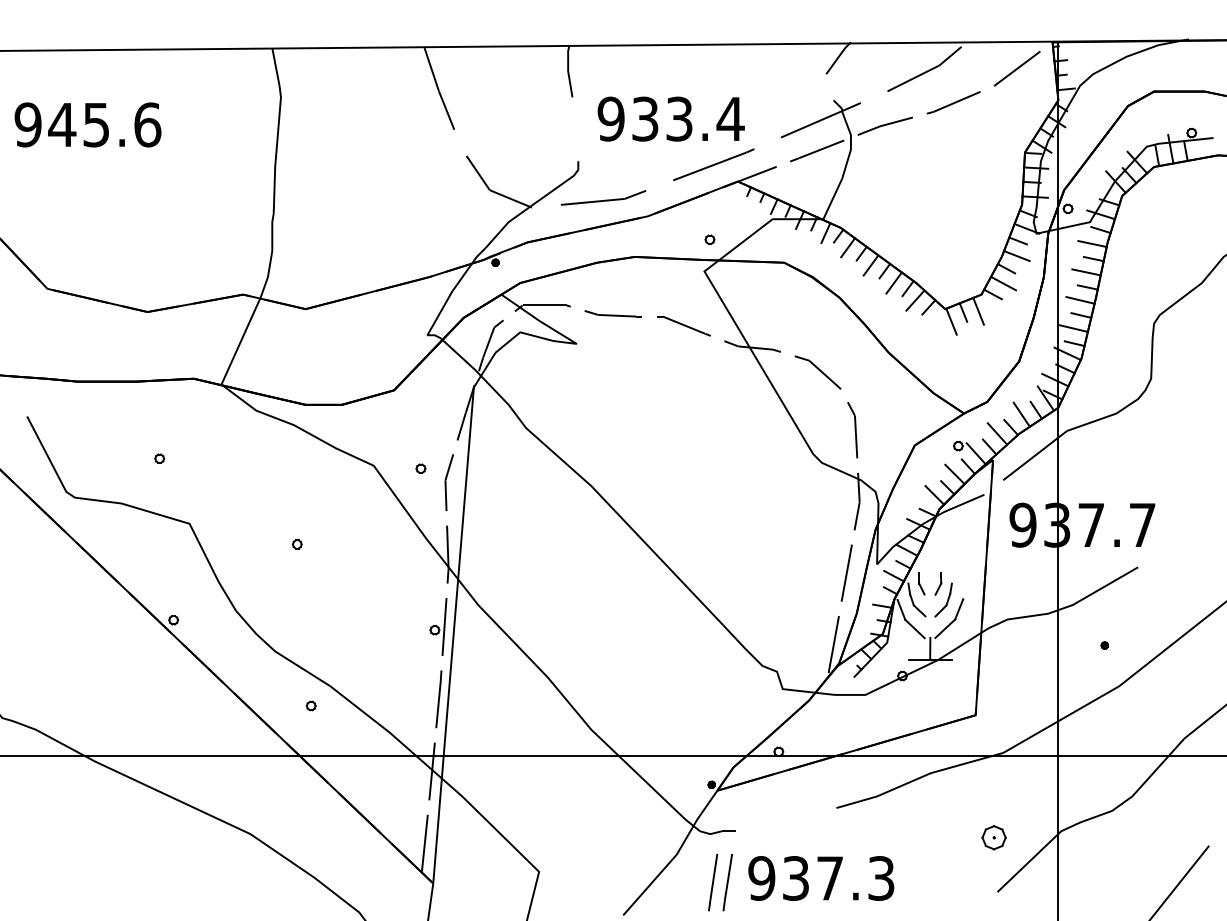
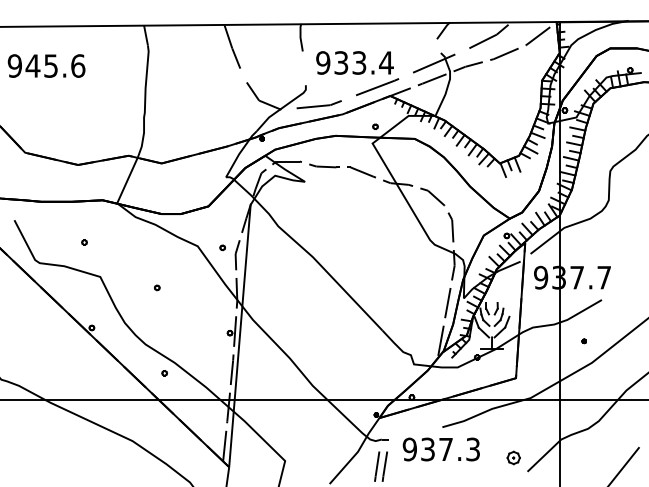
part: (993, 836) -> (513, 457), moved
text: (819, 878) -> (440, 449), moved

